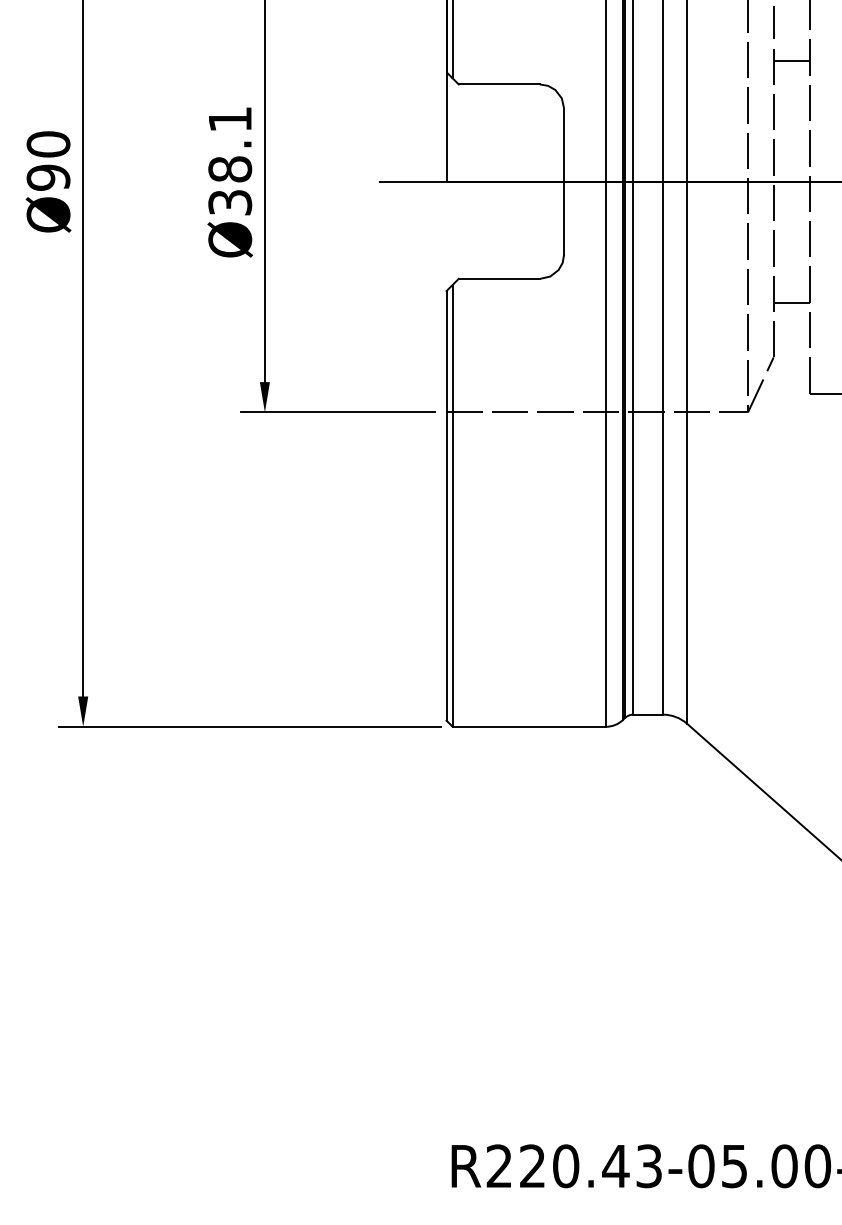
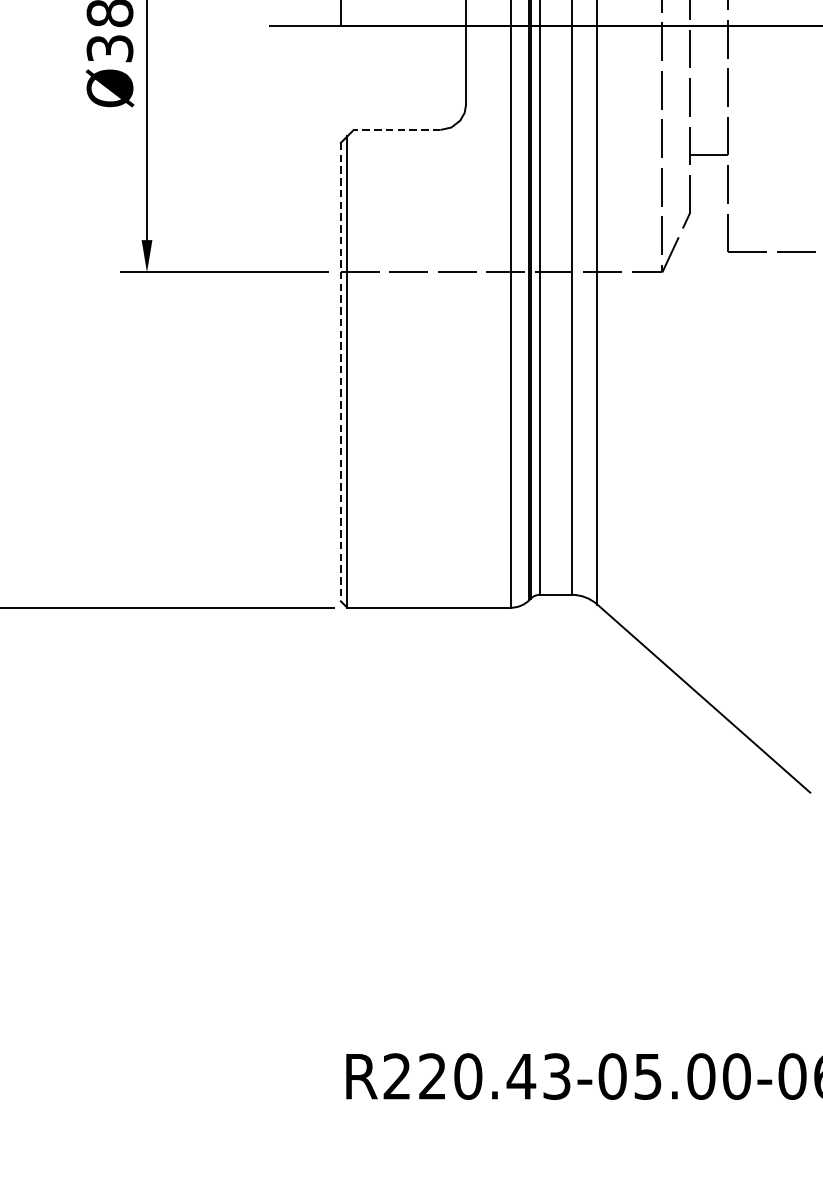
line: (499, 278) -> (397, 129), solid -> dashed
line: (446, 505) -> (340, 371), solid -> dashed

